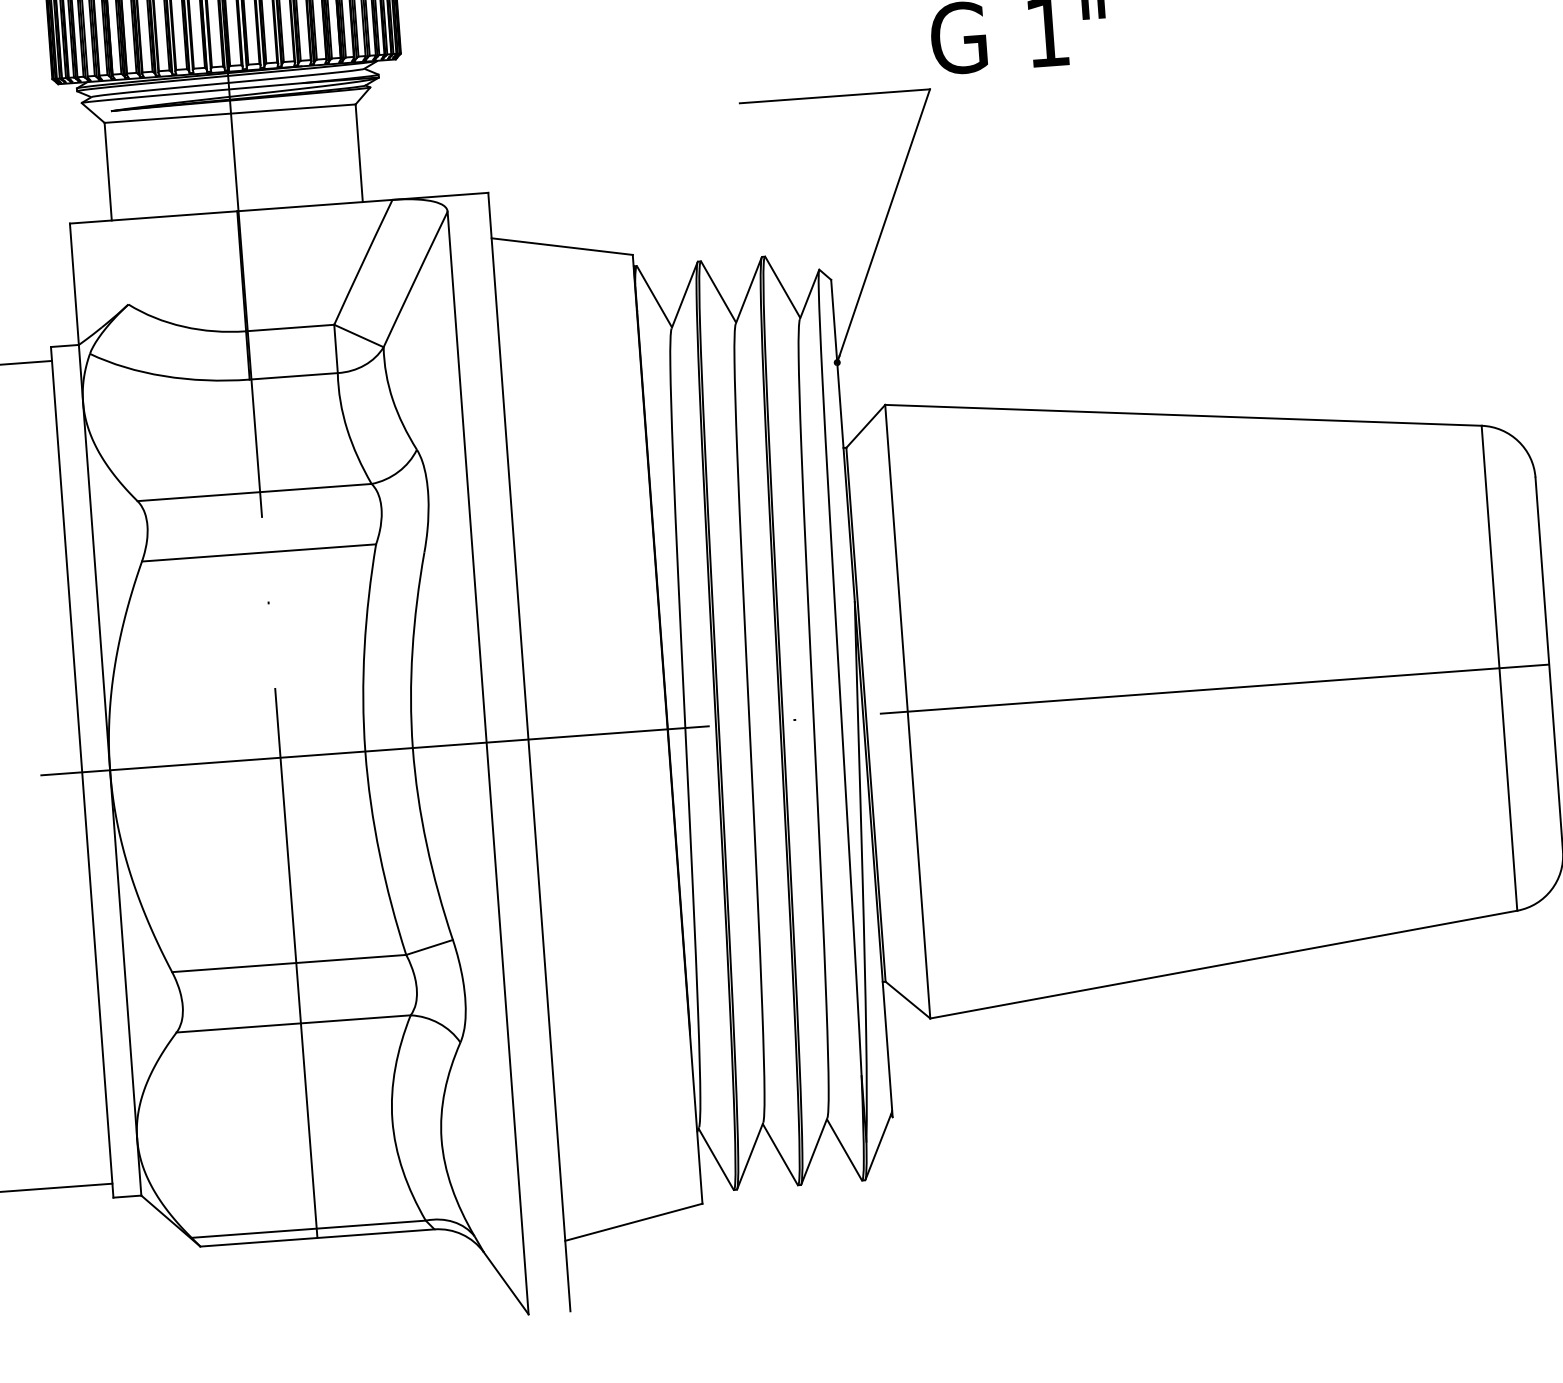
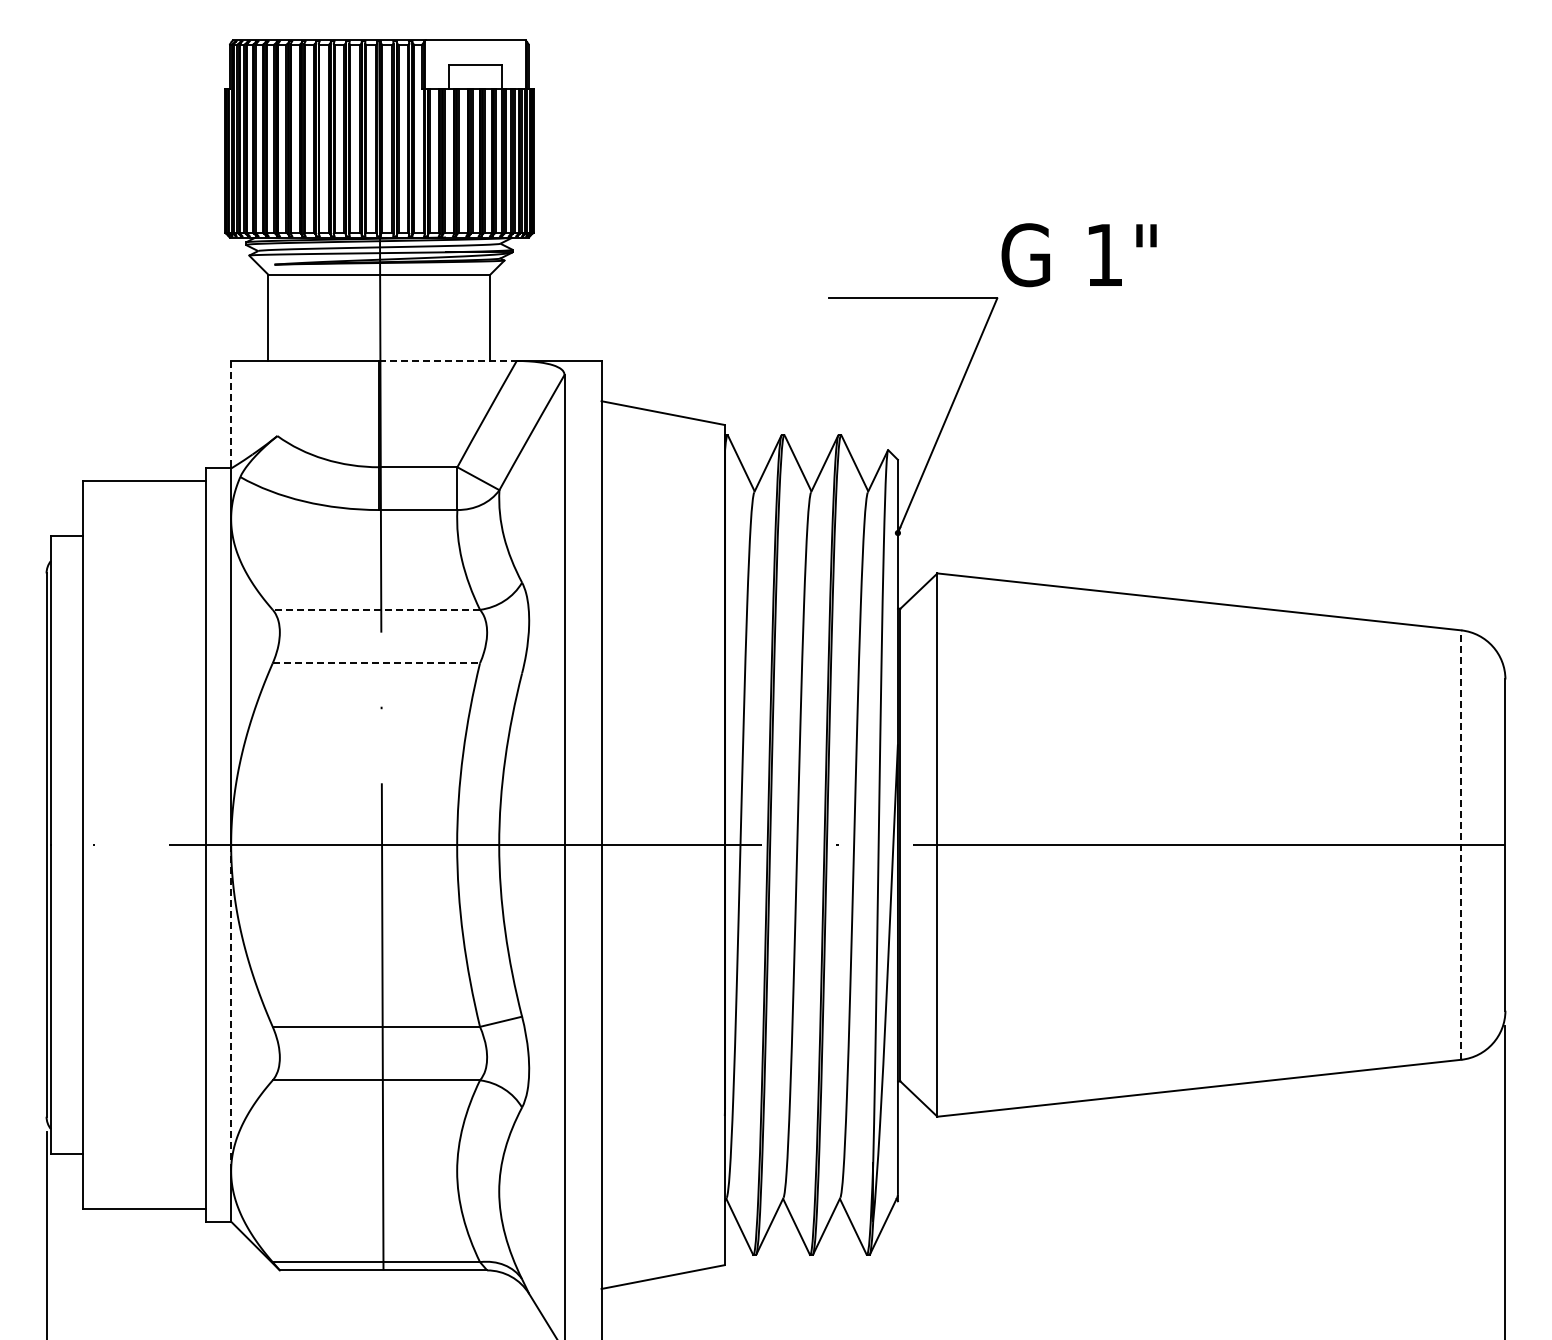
line: (315, 206) -> (448, 361), solid -> dashed
line: (74, 283) -> (231, 414), solid -> dashed
line: (254, 492) -> (376, 609), solid -> dashed
line: (259, 553) -> (376, 663), solid -> dashed
line: (1499, 668) -> (1461, 845), solid -> dashed
line: (123, 953) -> (231, 1007), solid -> dashed

